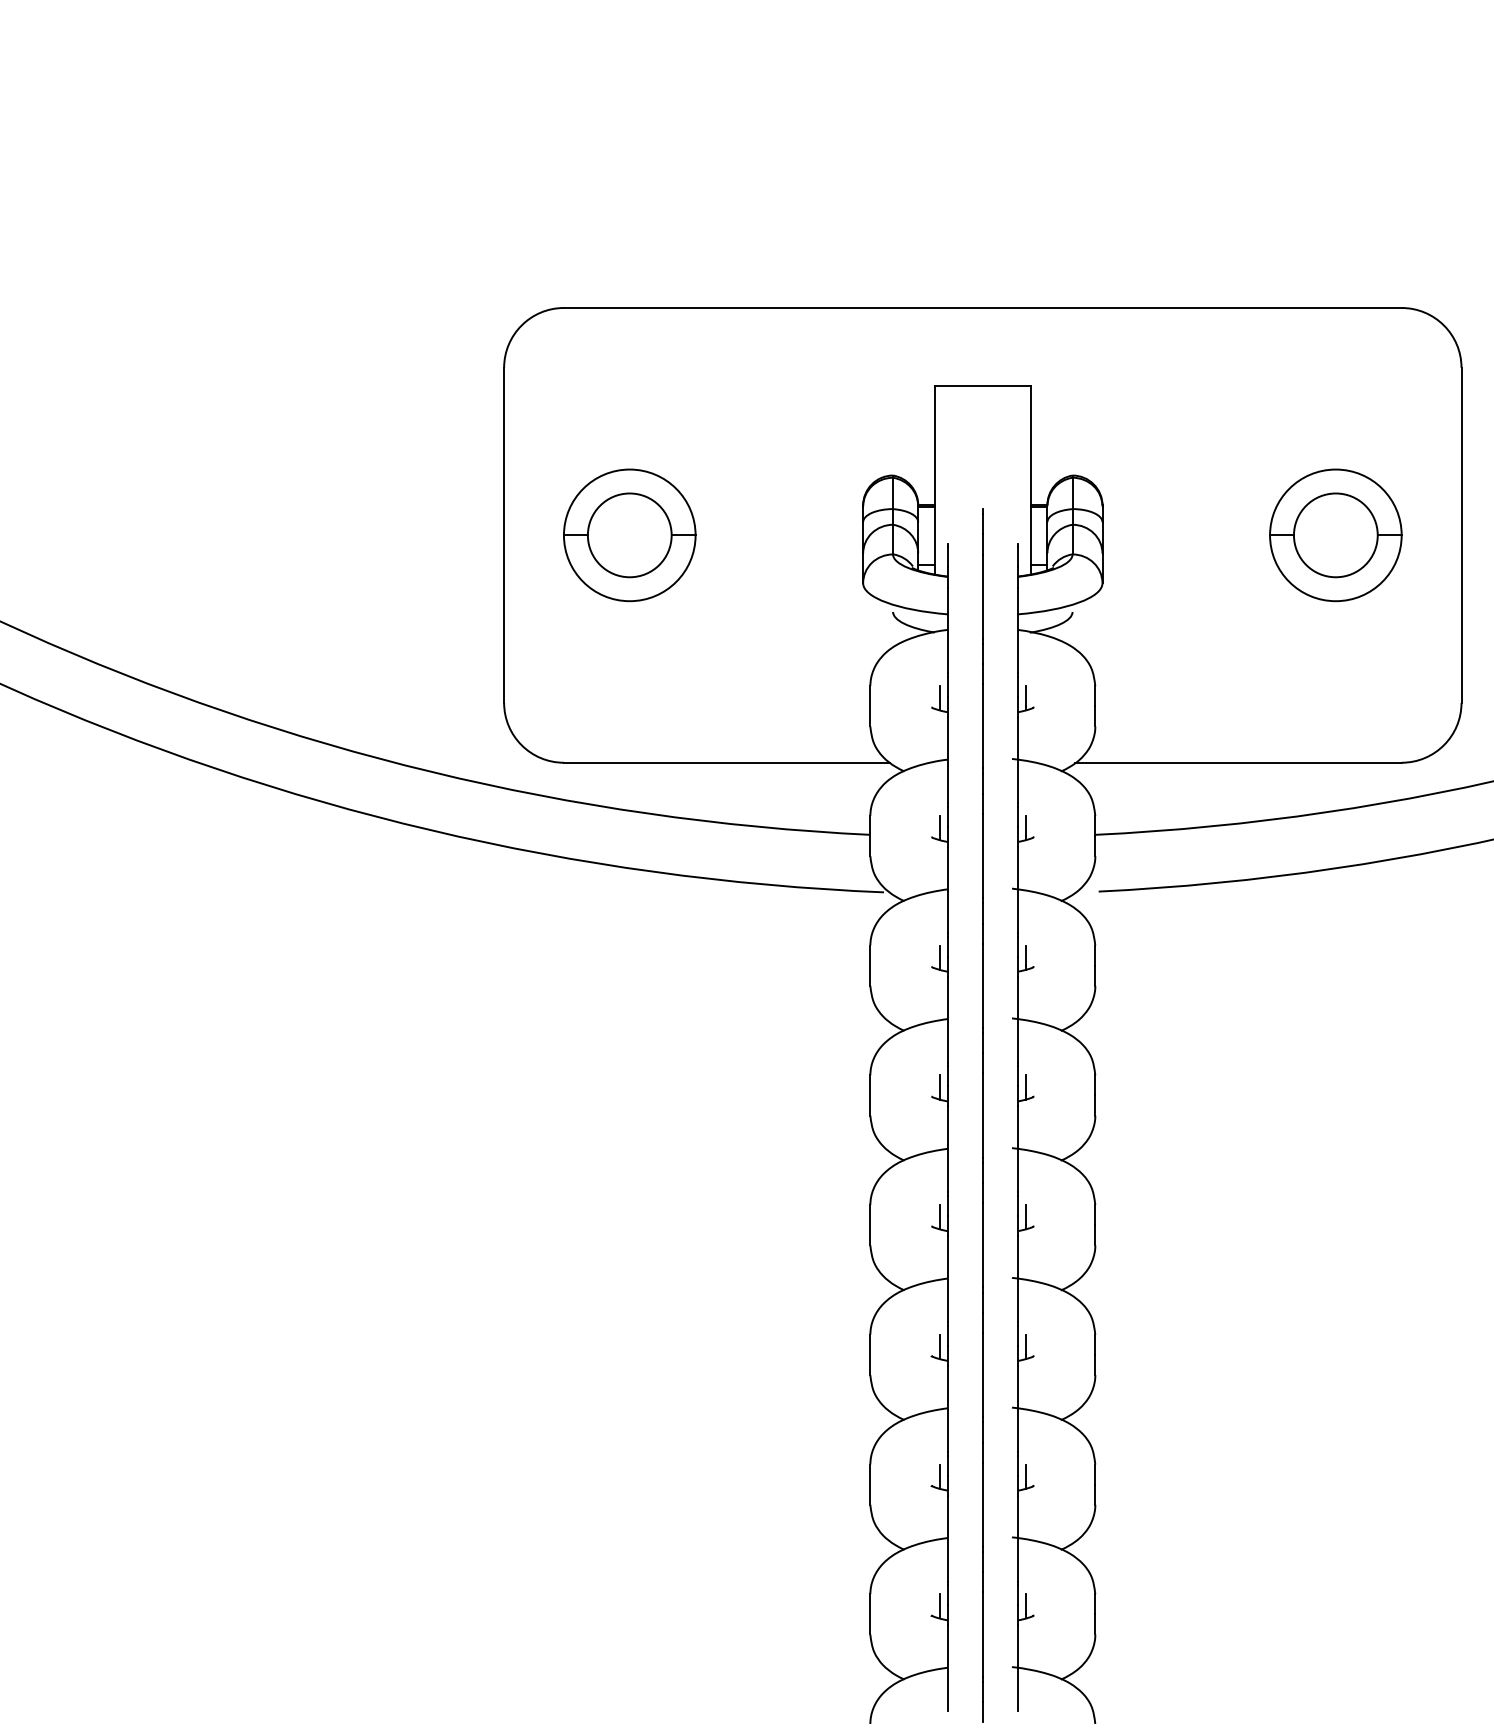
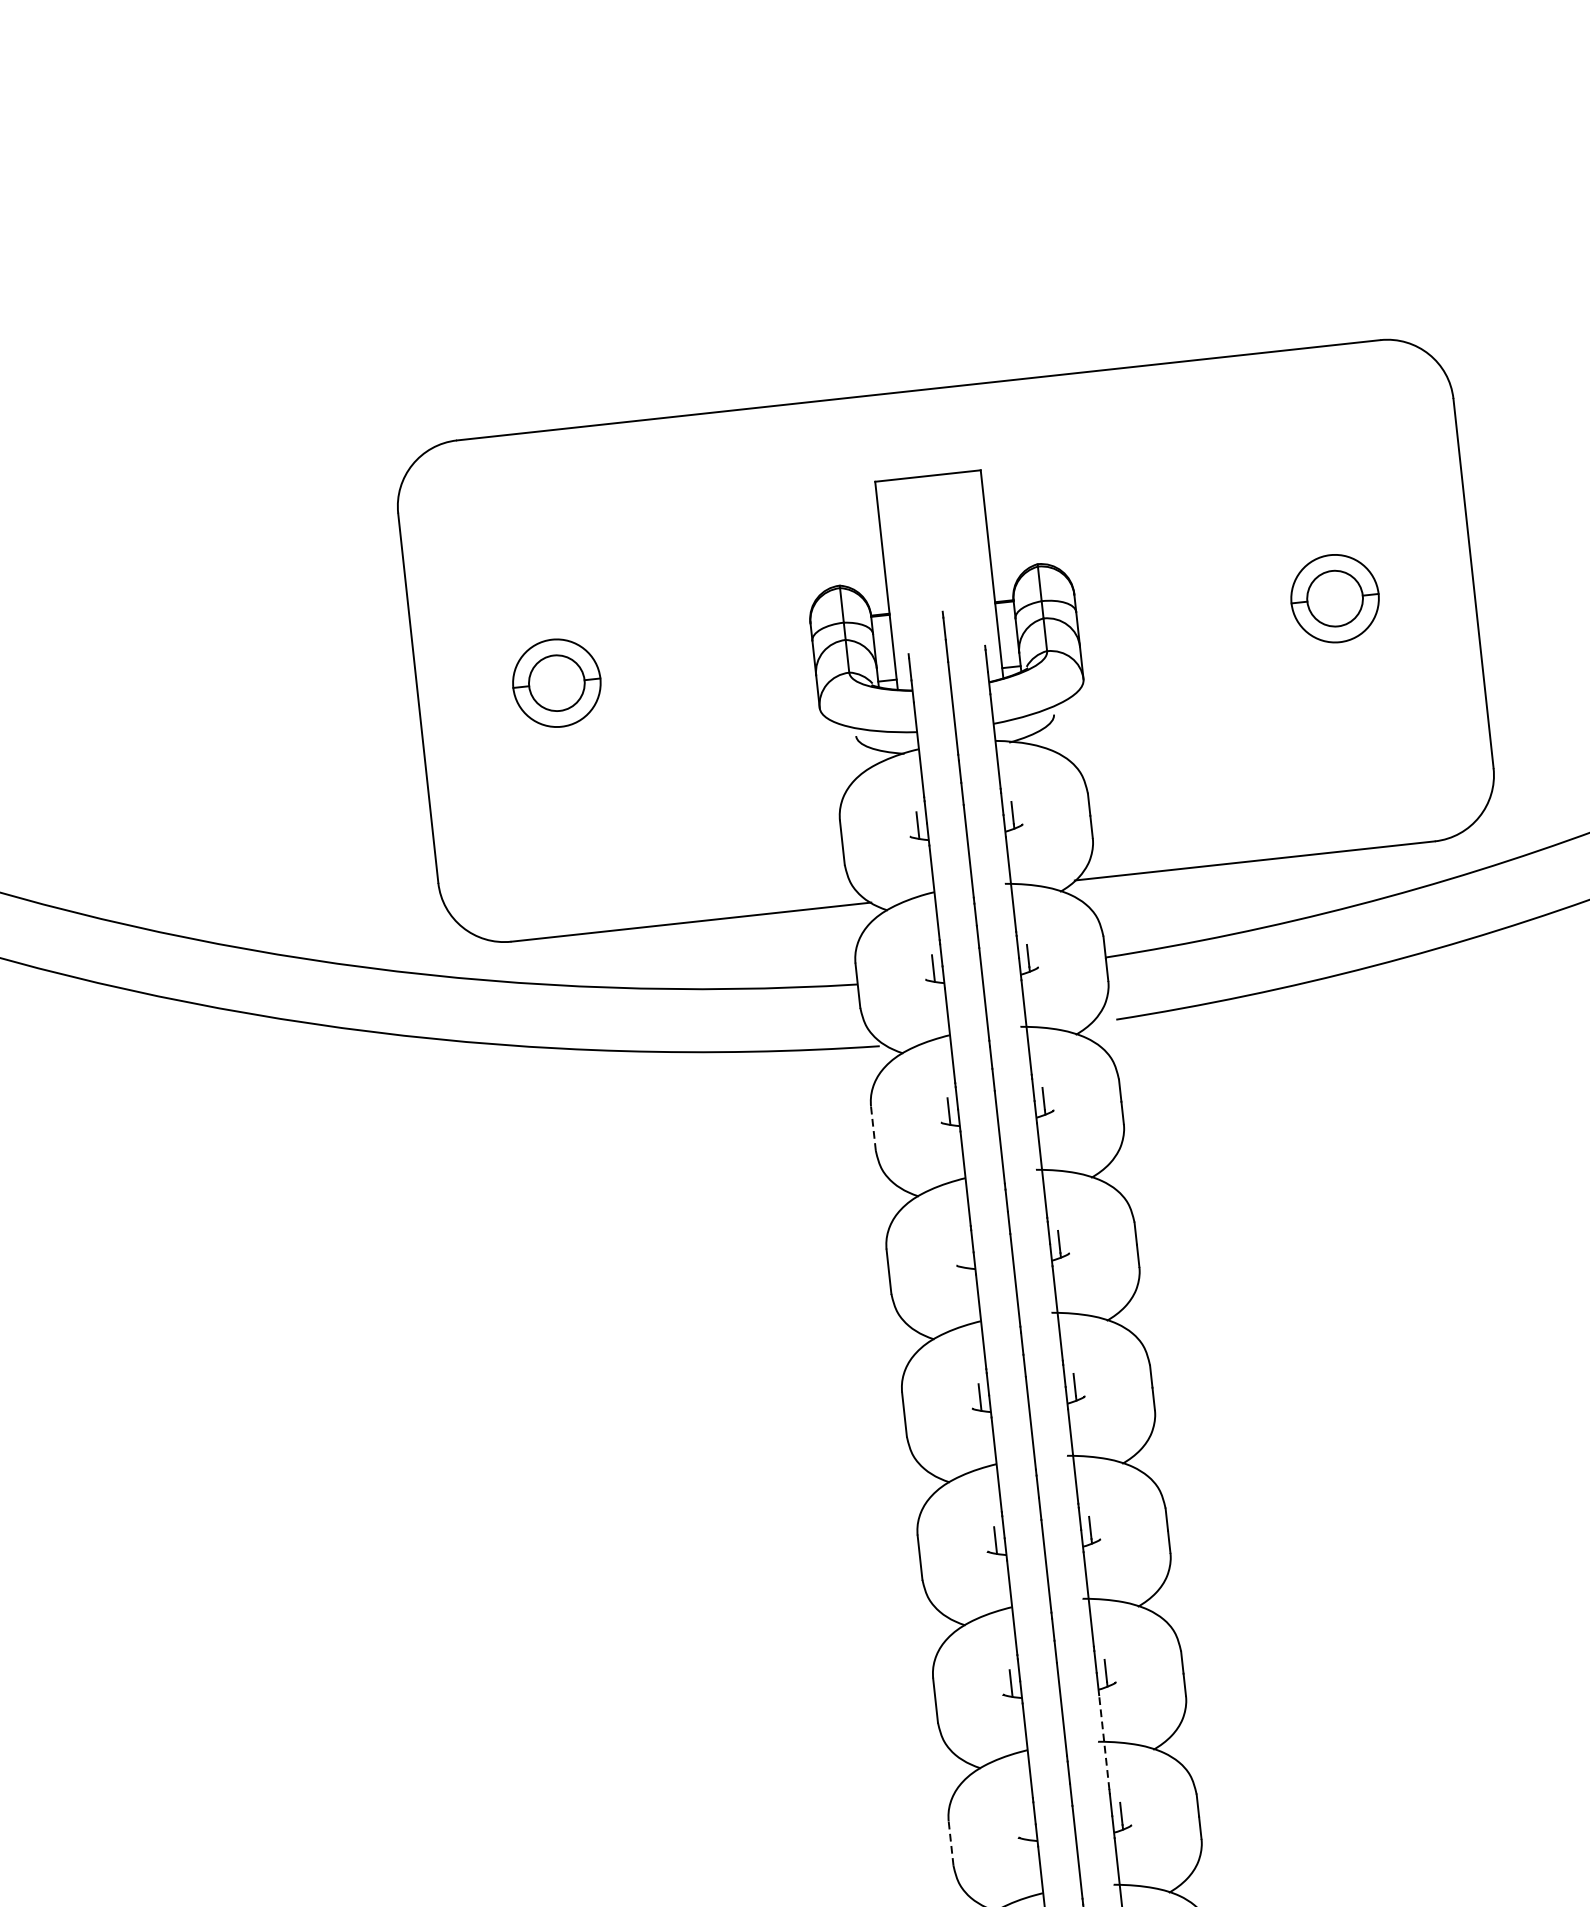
part: (629, 535) -> (556, 683), size x0.6
part: (1335, 535) -> (1334, 598), size x0.6
line: (870, 965) -> (873, 1128), solid -> dashed
line: (939, 1087) -> (964, 1254), removed
line: (1017, 1538) -> (1104, 1742), solid -> dashed
line: (939, 1606) -> (1026, 1826), removed
line: (870, 1613) -> (951, 1842), solid -> dashed

